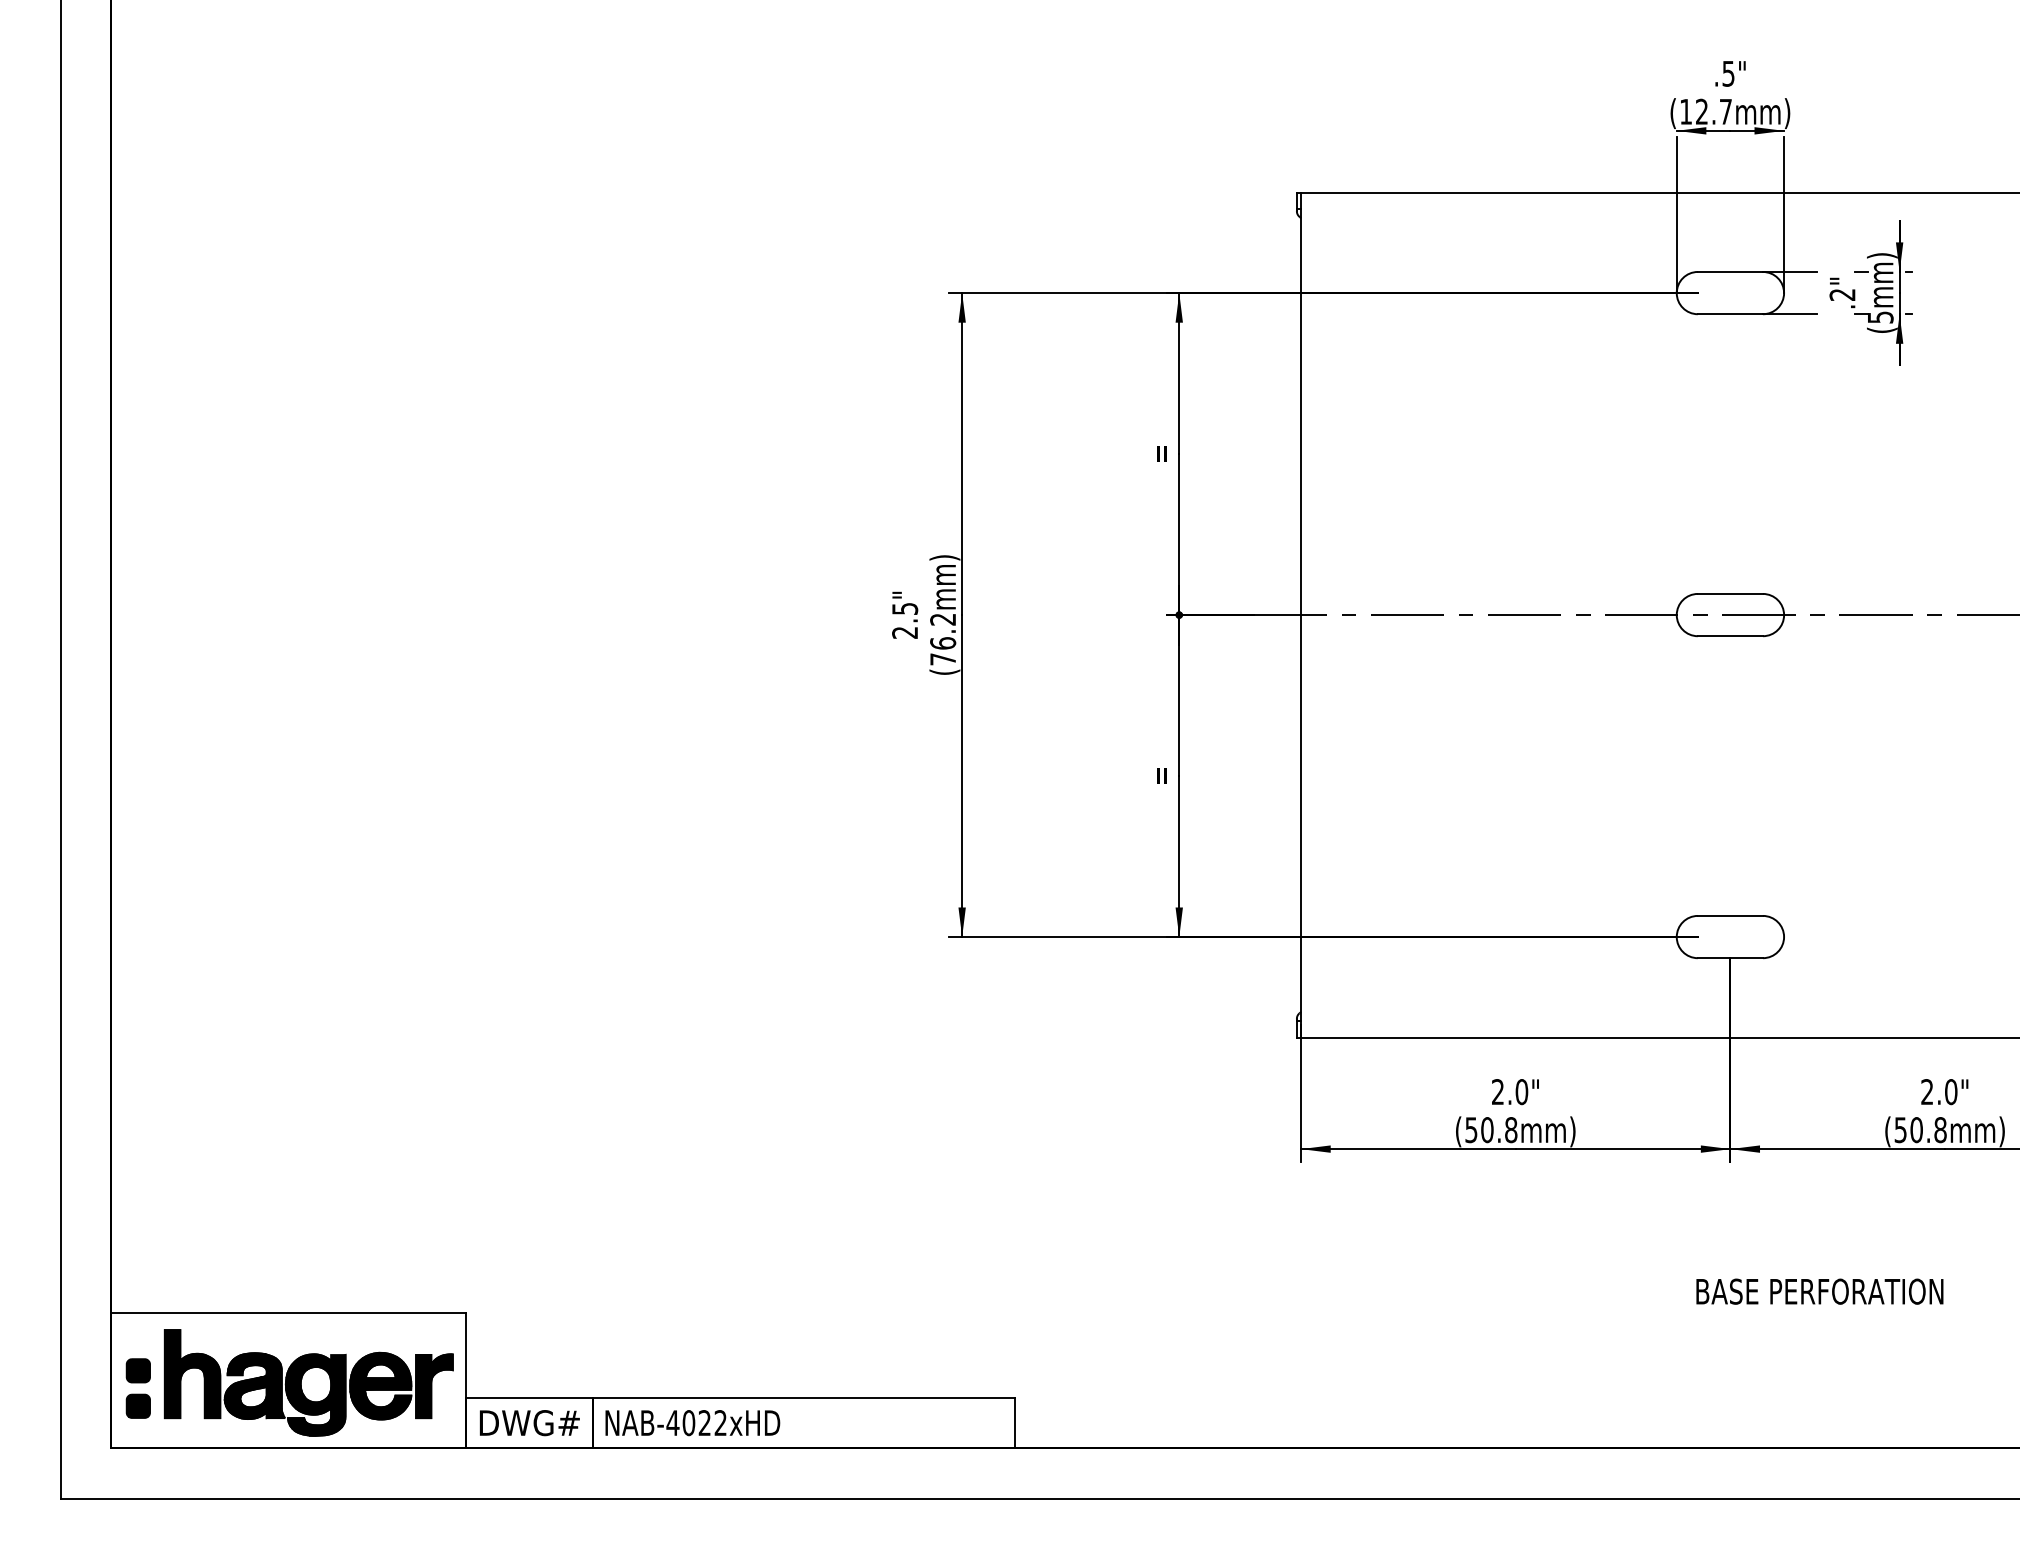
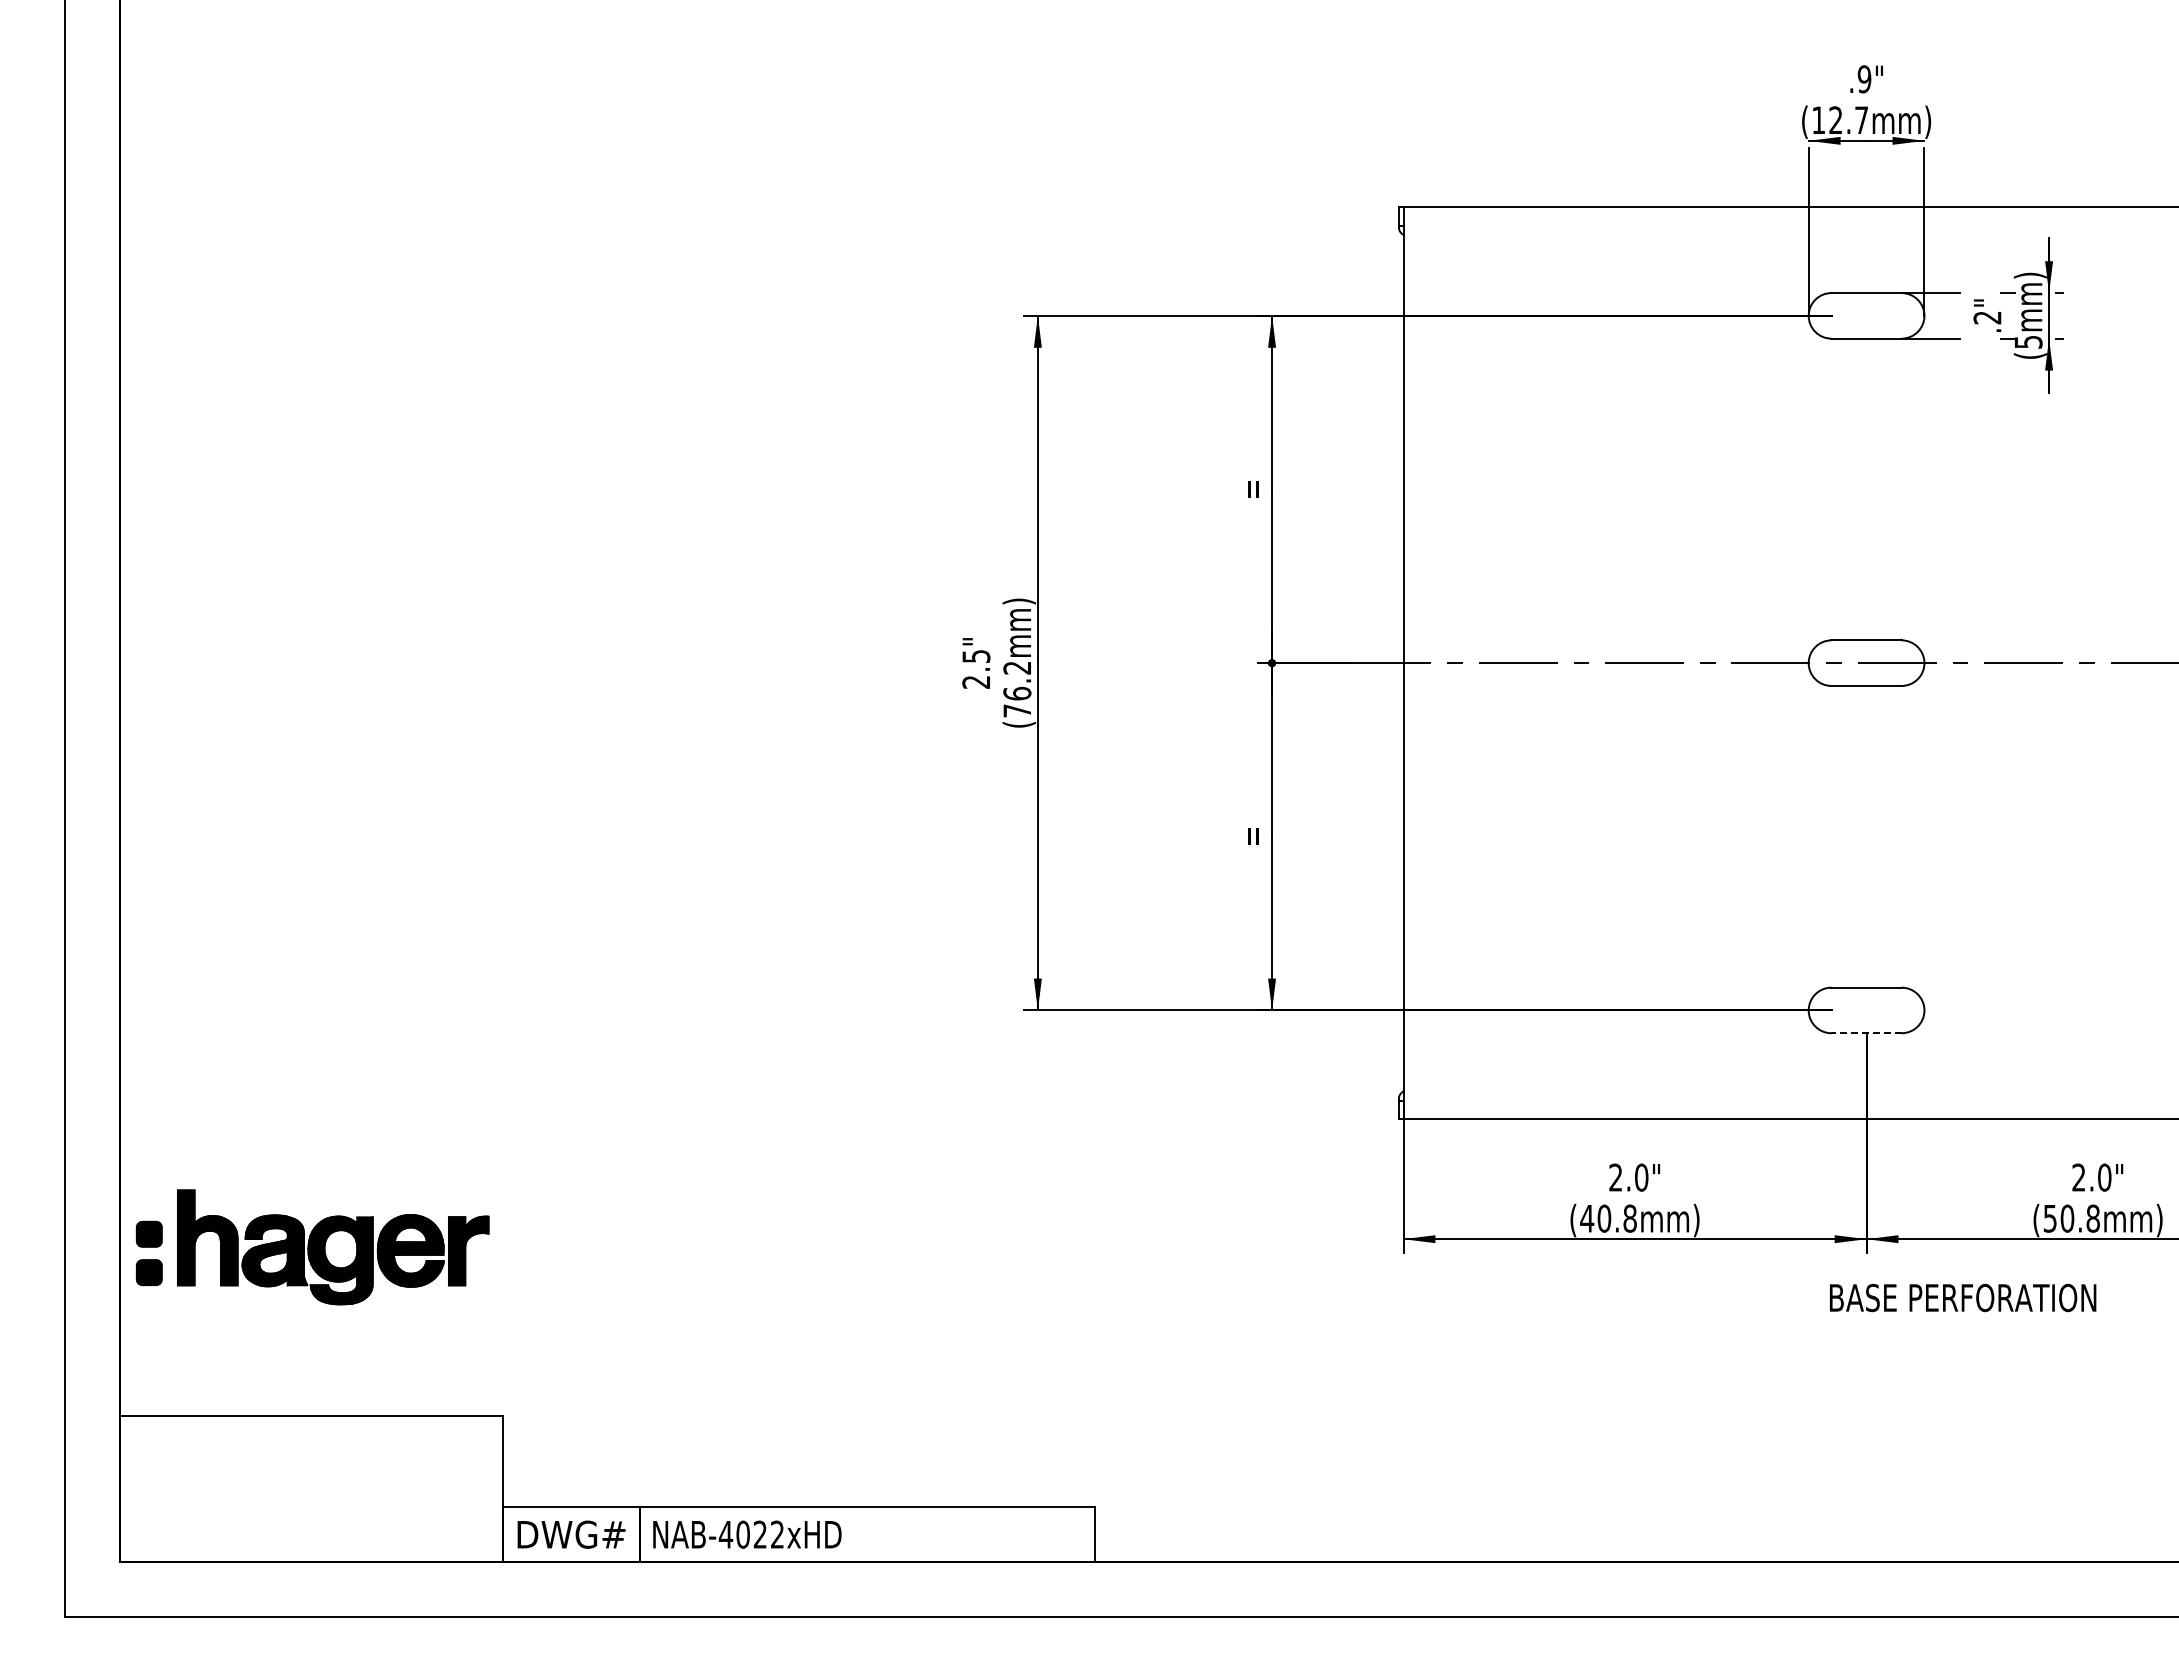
text: (1728, 73) -> (1864, 79), .5" -> .9"
line: (1730, 958) -> (1866, 1033), solid -> dashed
text: (1471, 1129) -> (1587, 1218), (50.8mm) -> (40.8mm)
text: (1820, 1291) -> (1963, 1297), moved
part: (289, 1383) -> (312, 1247), moved

